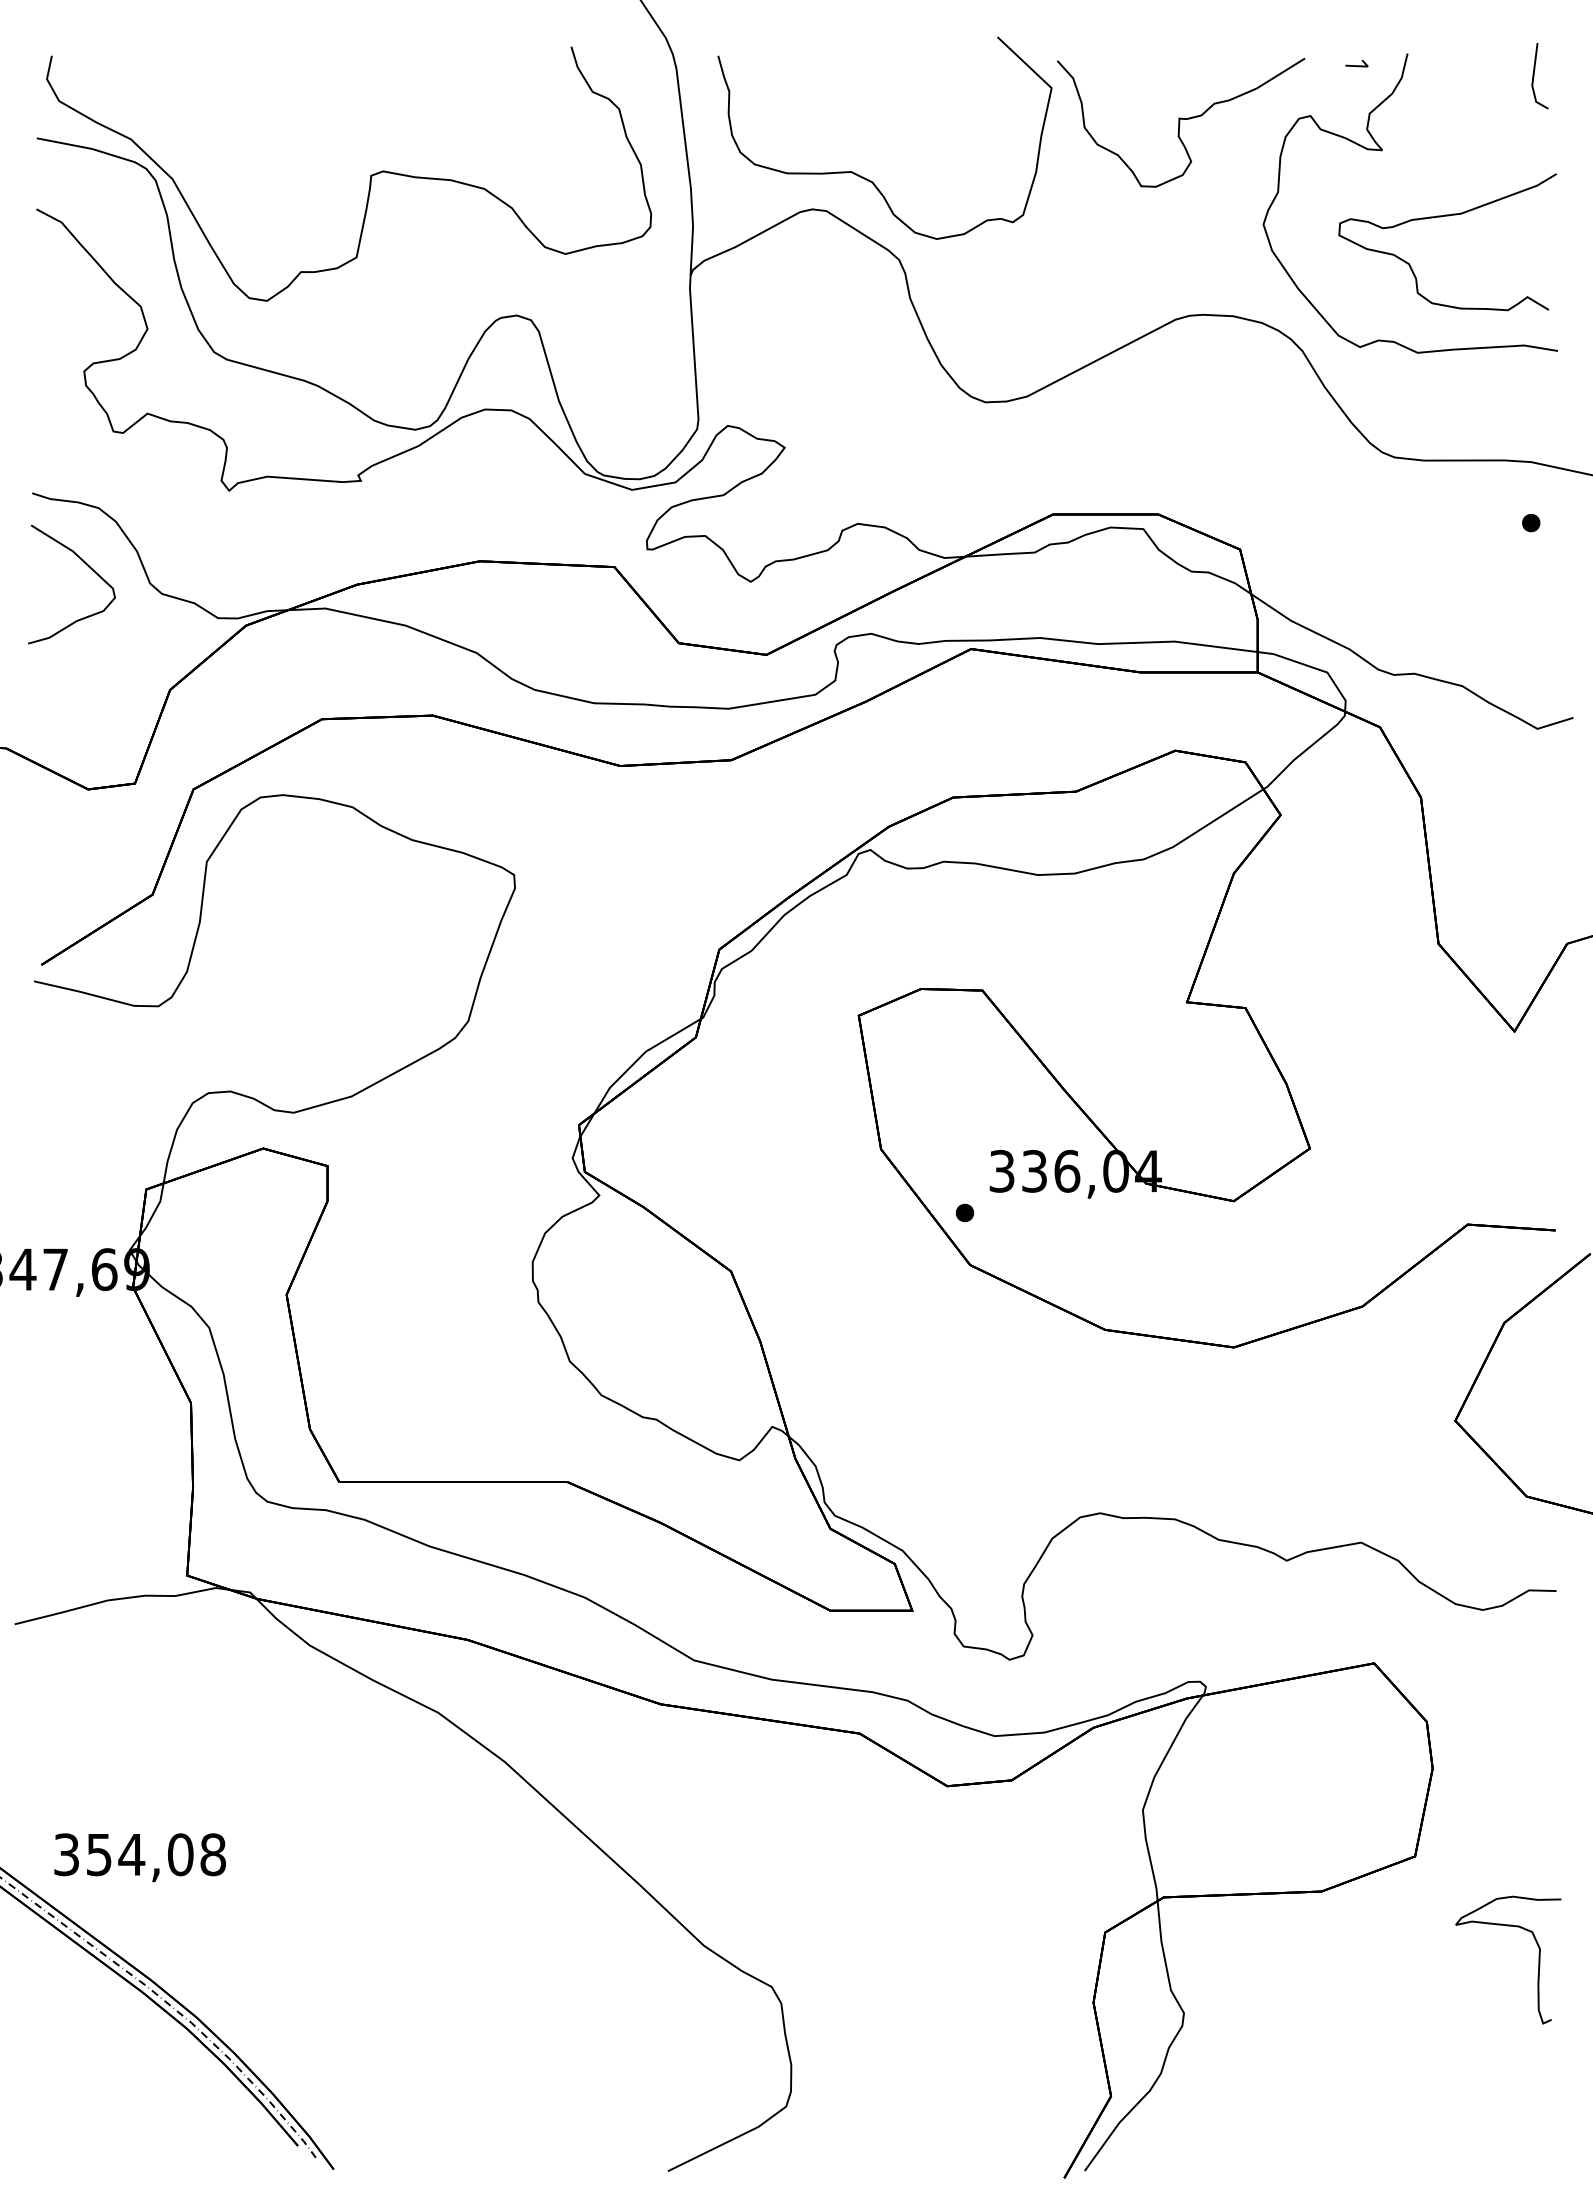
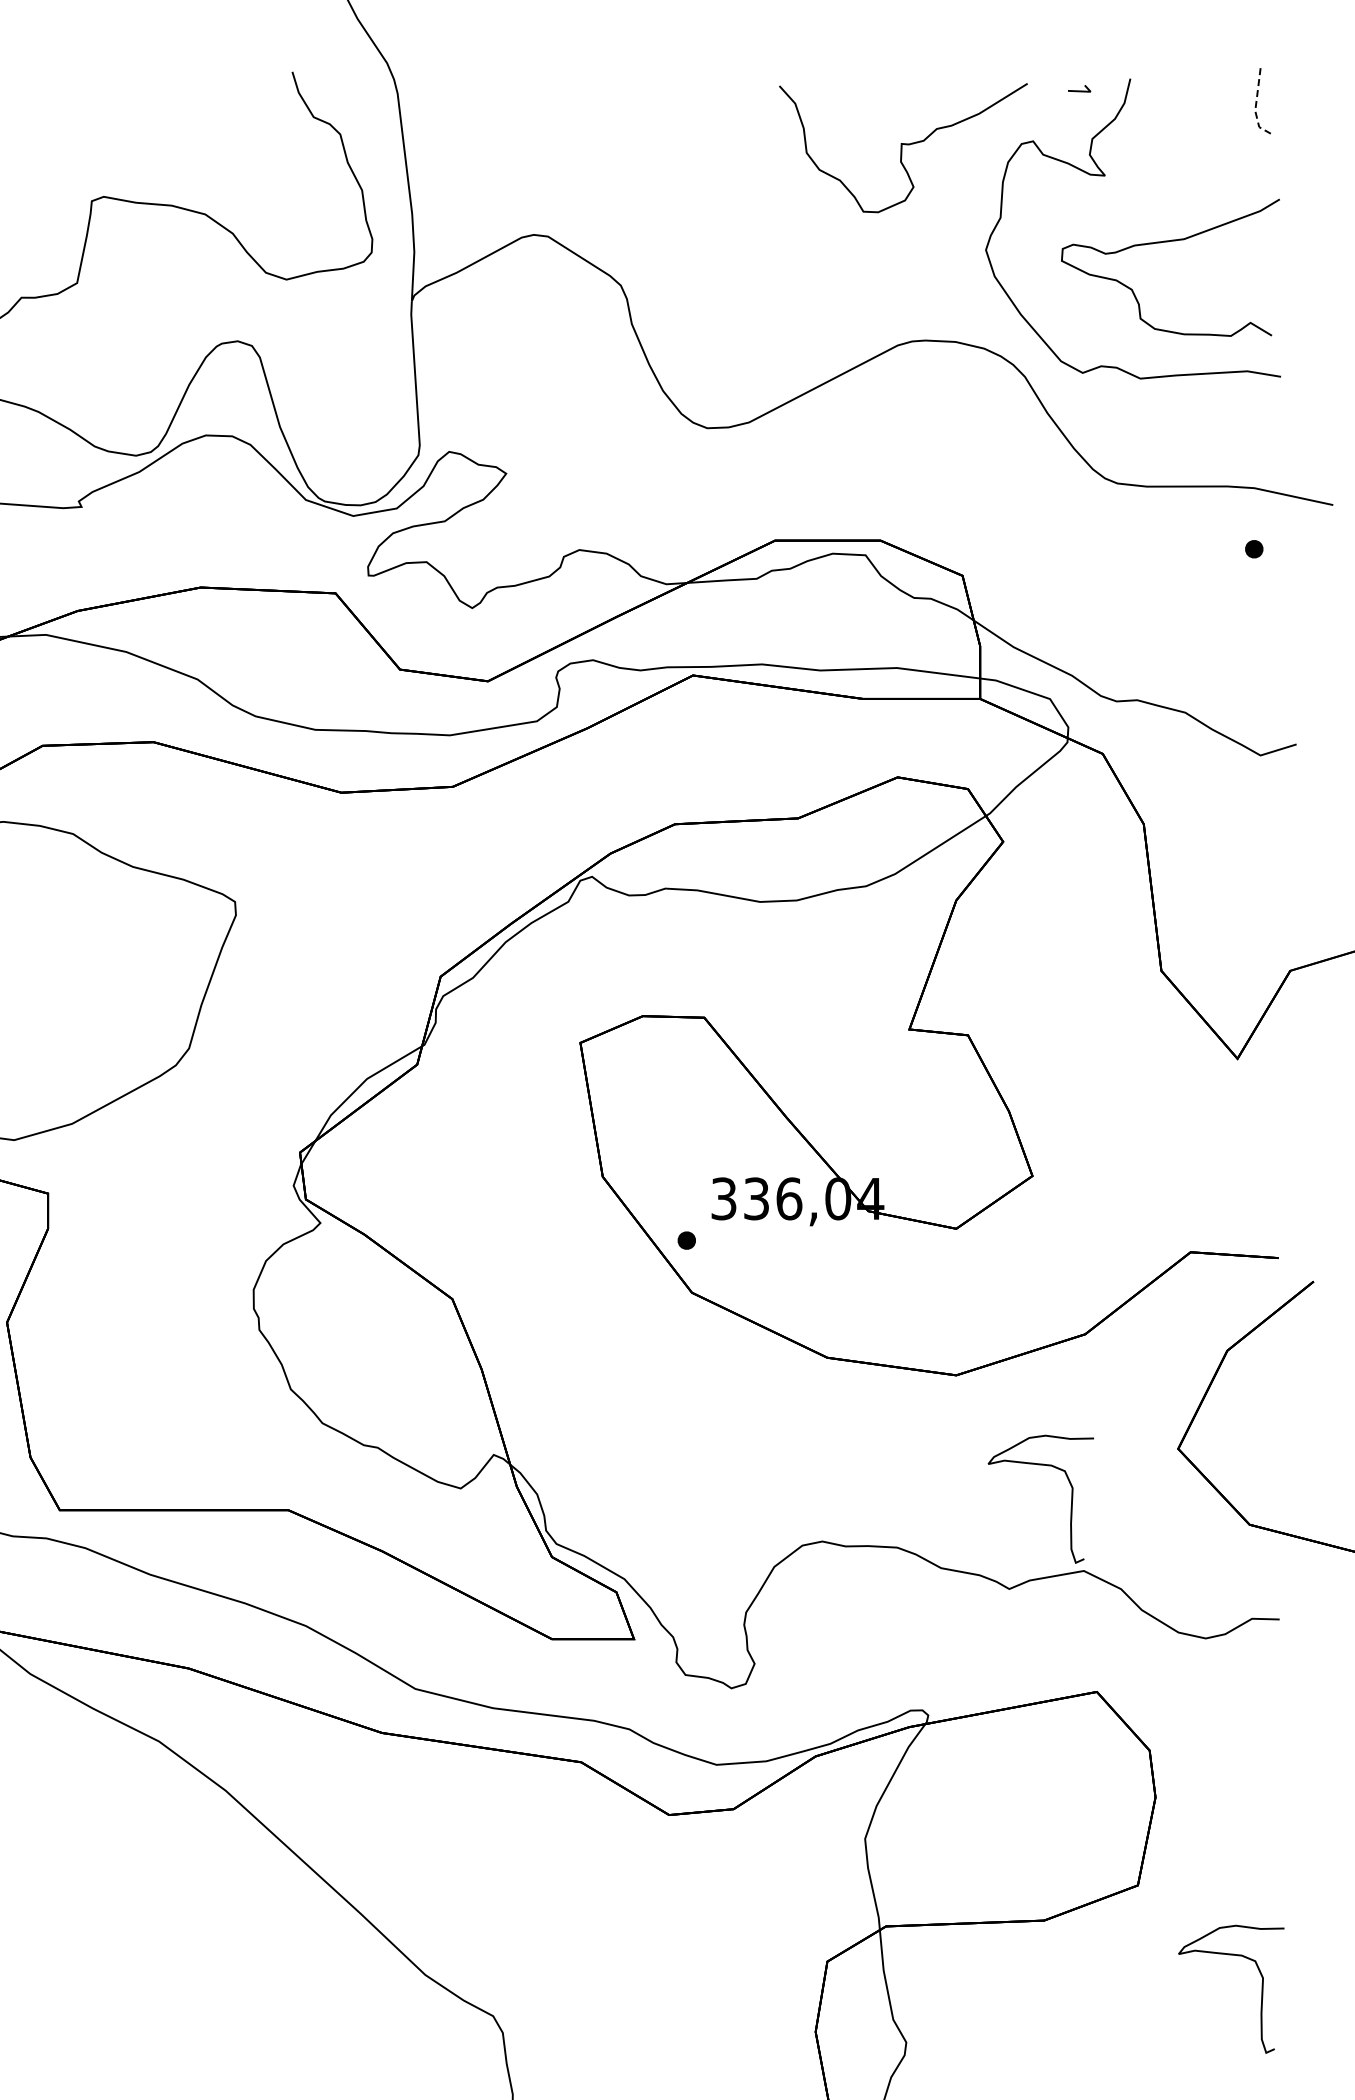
line: (1532, 80) -> (1255, 105), solid -> dashed
curve: (867, 178) -> (589, 203), removed
curve: (1348, 1470) -> (1071, 1498), added

